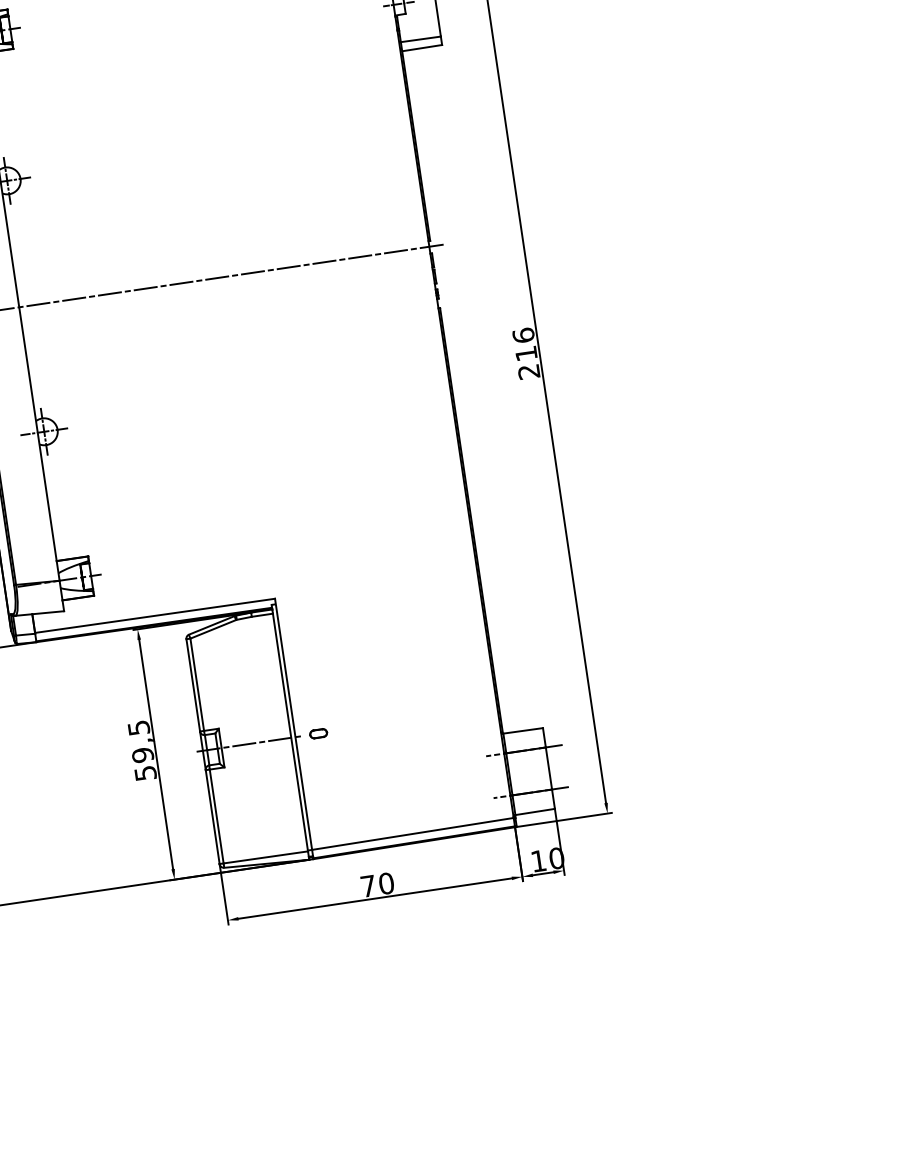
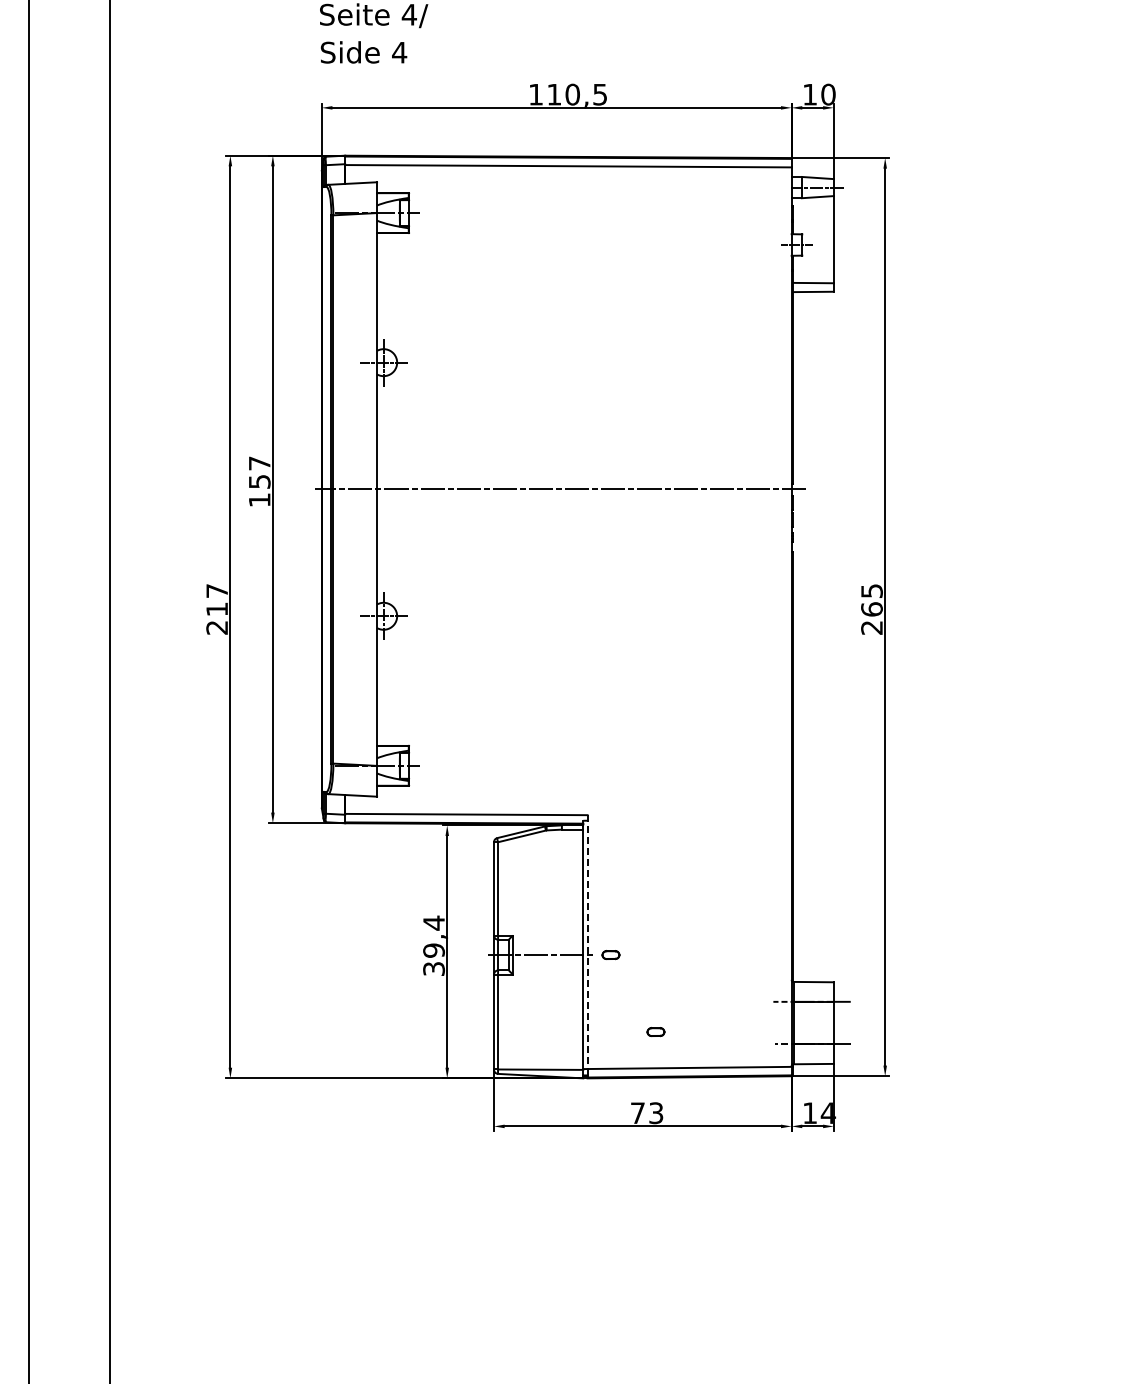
text: (524, 343) -> (871, 599), 216 -> 265
line: (293, 724) -> (587, 942), solid -> dashed
text: (141, 750) -> (433, 945), 59,5 -> 39,4
part: (373, 803) -> (655, 1032), added
text: (556, 858) -> (828, 1113), 10 -> 14
text: (386, 883) -> (656, 1113), 70 -> 73

